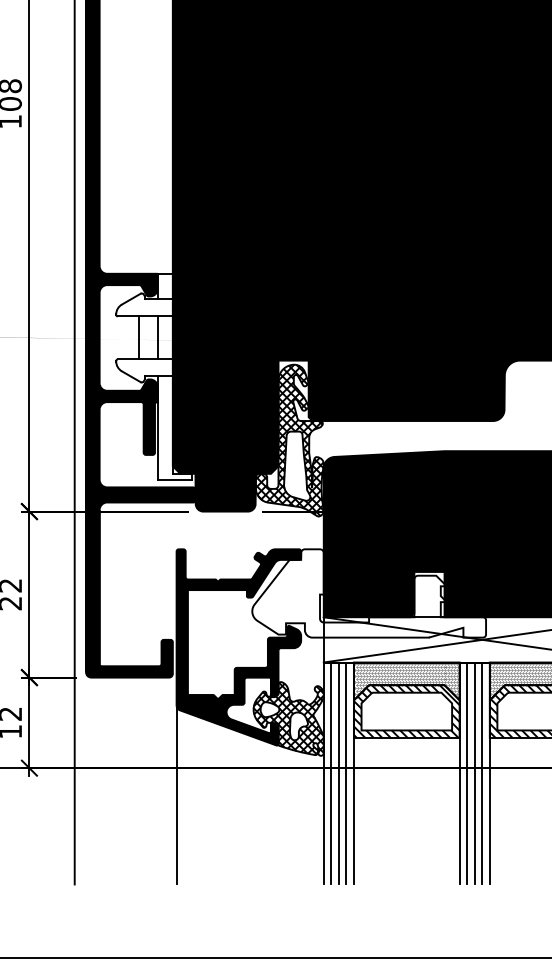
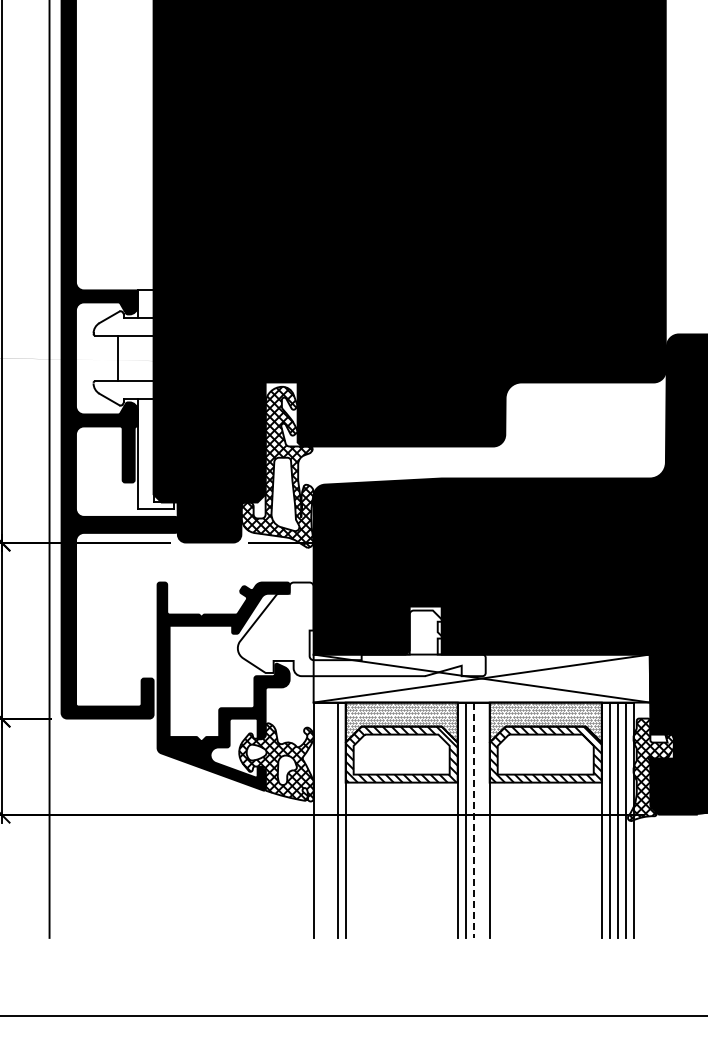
line: (157, 338) -> (137, 358), removed
line: (331, 772) -> (321, 819), removed
line: (338, 772) -> (329, 819), removed
line: (482, 772) -> (481, 819), removed
line: (474, 773) -> (473, 820), solid -> dashed
line: (176, 794) -> (157, 842), removed

